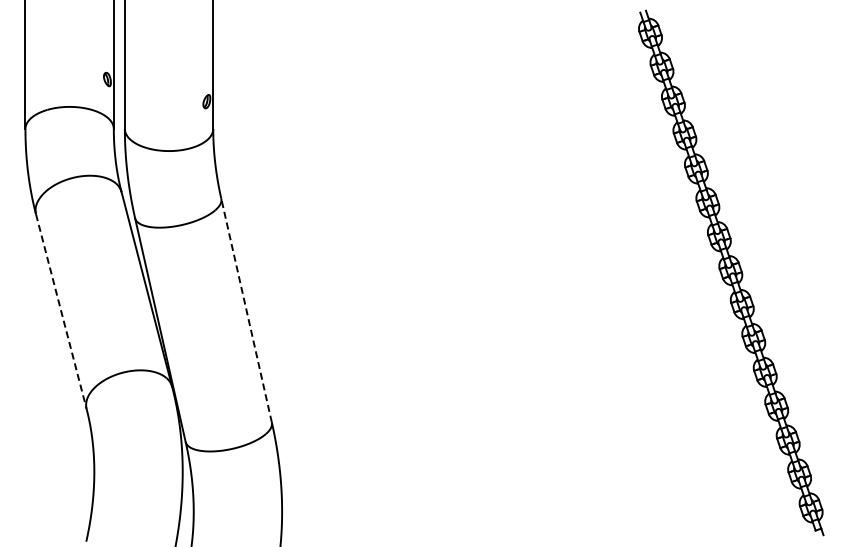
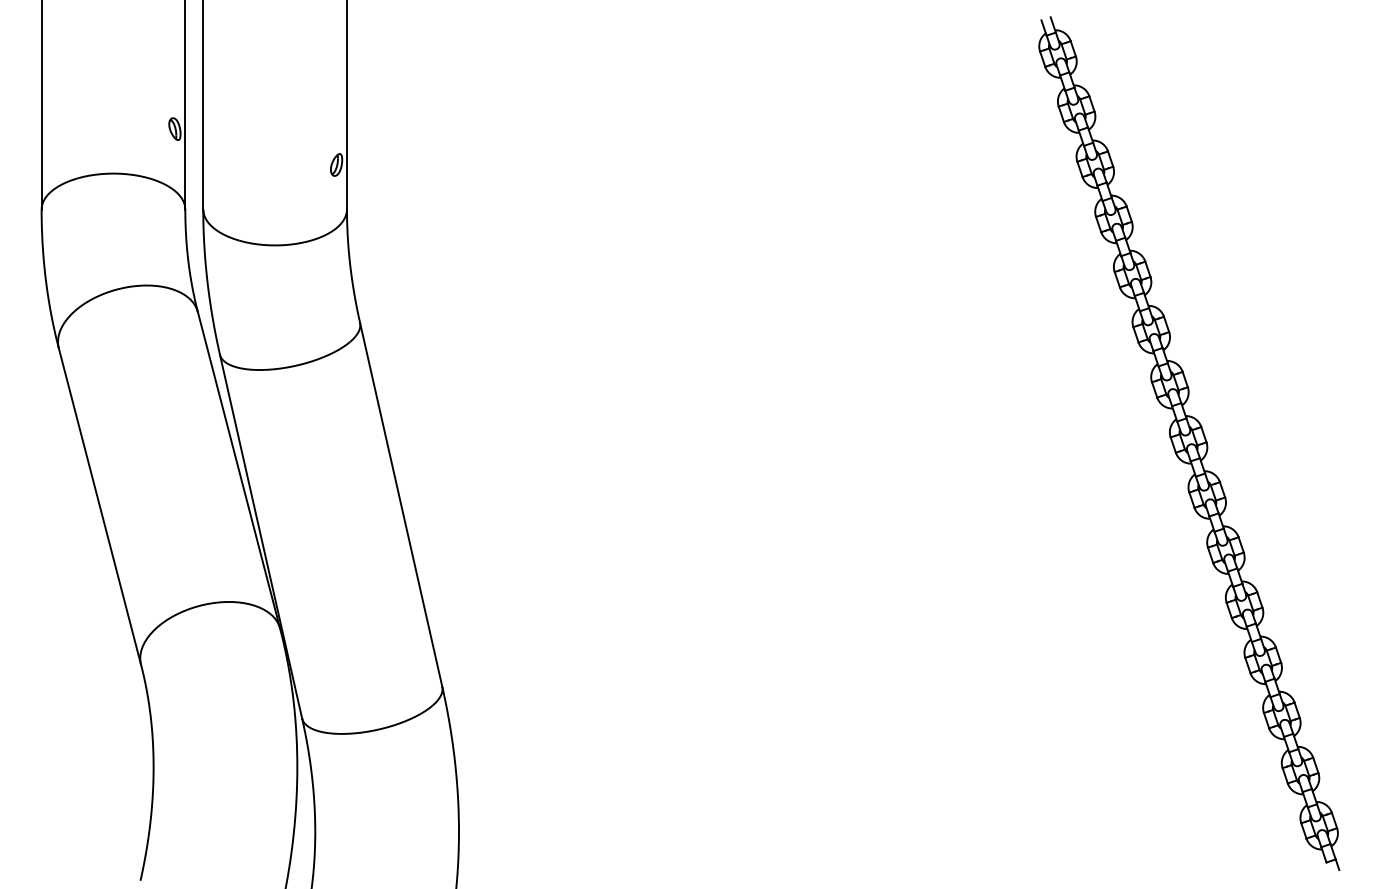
line: (246, 310) -> (401, 504), dashed -> solid
line: (61, 311) -> (100, 506), dashed -> solid

